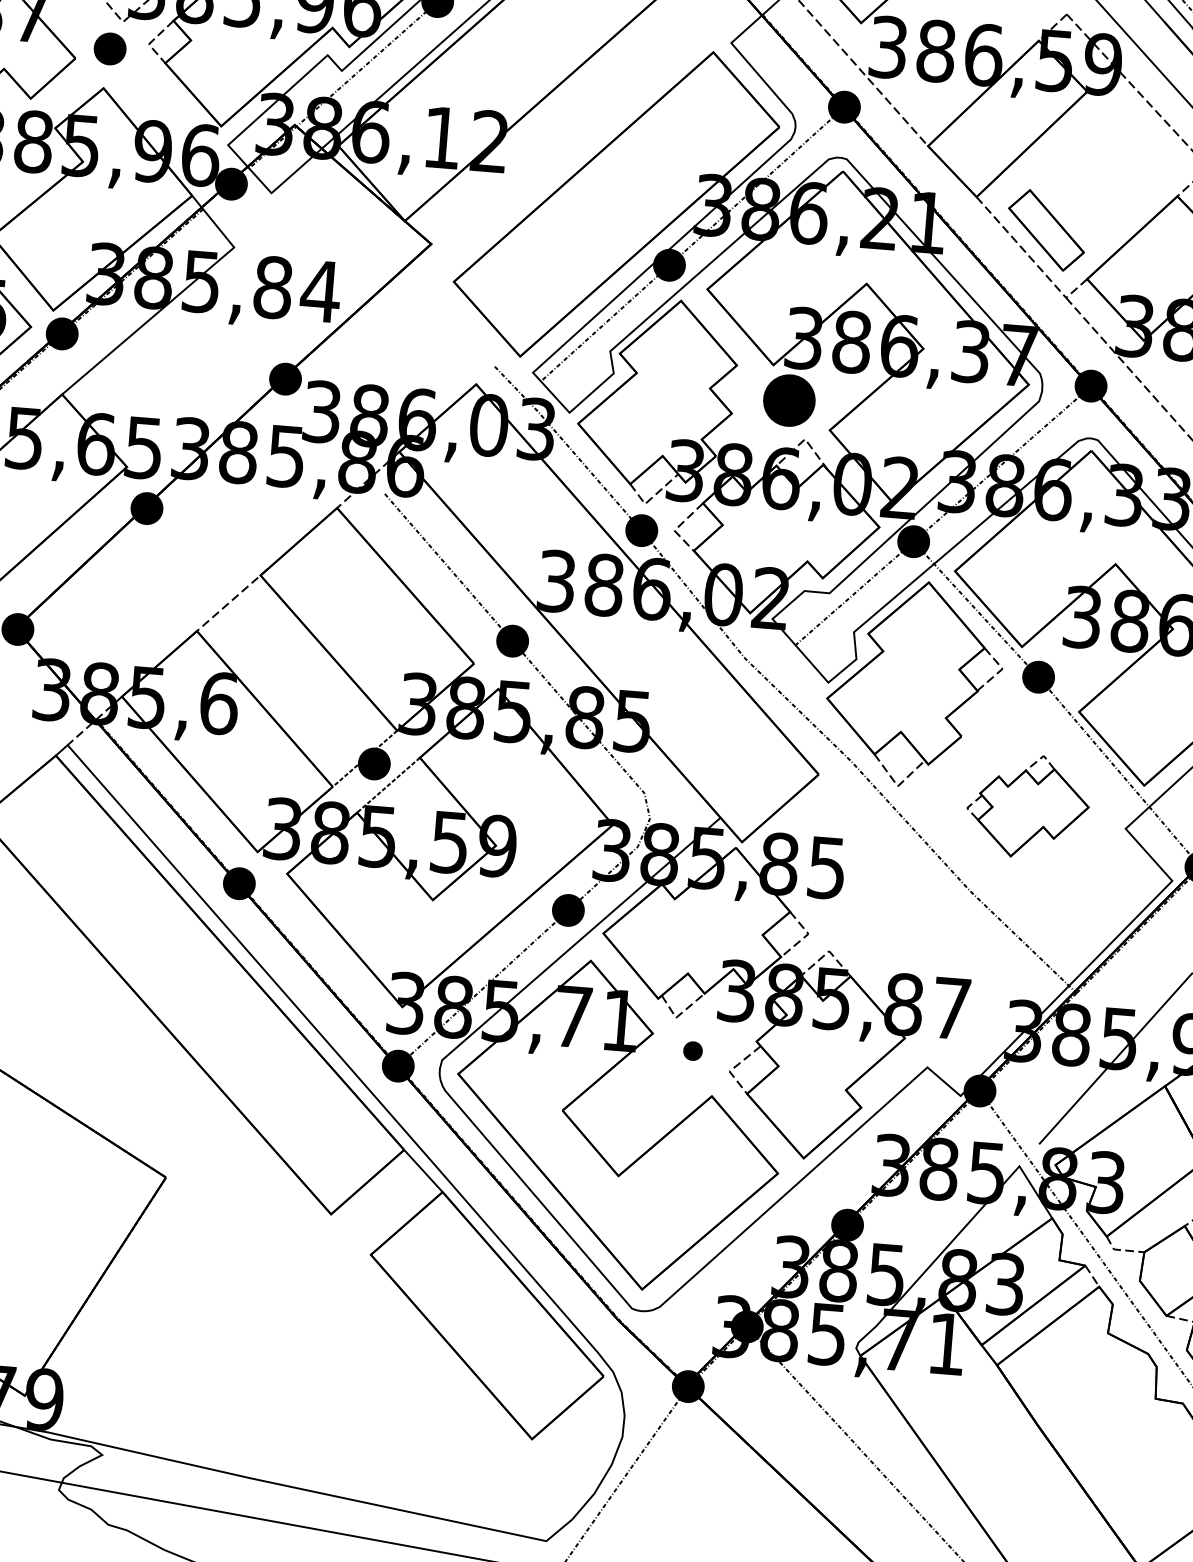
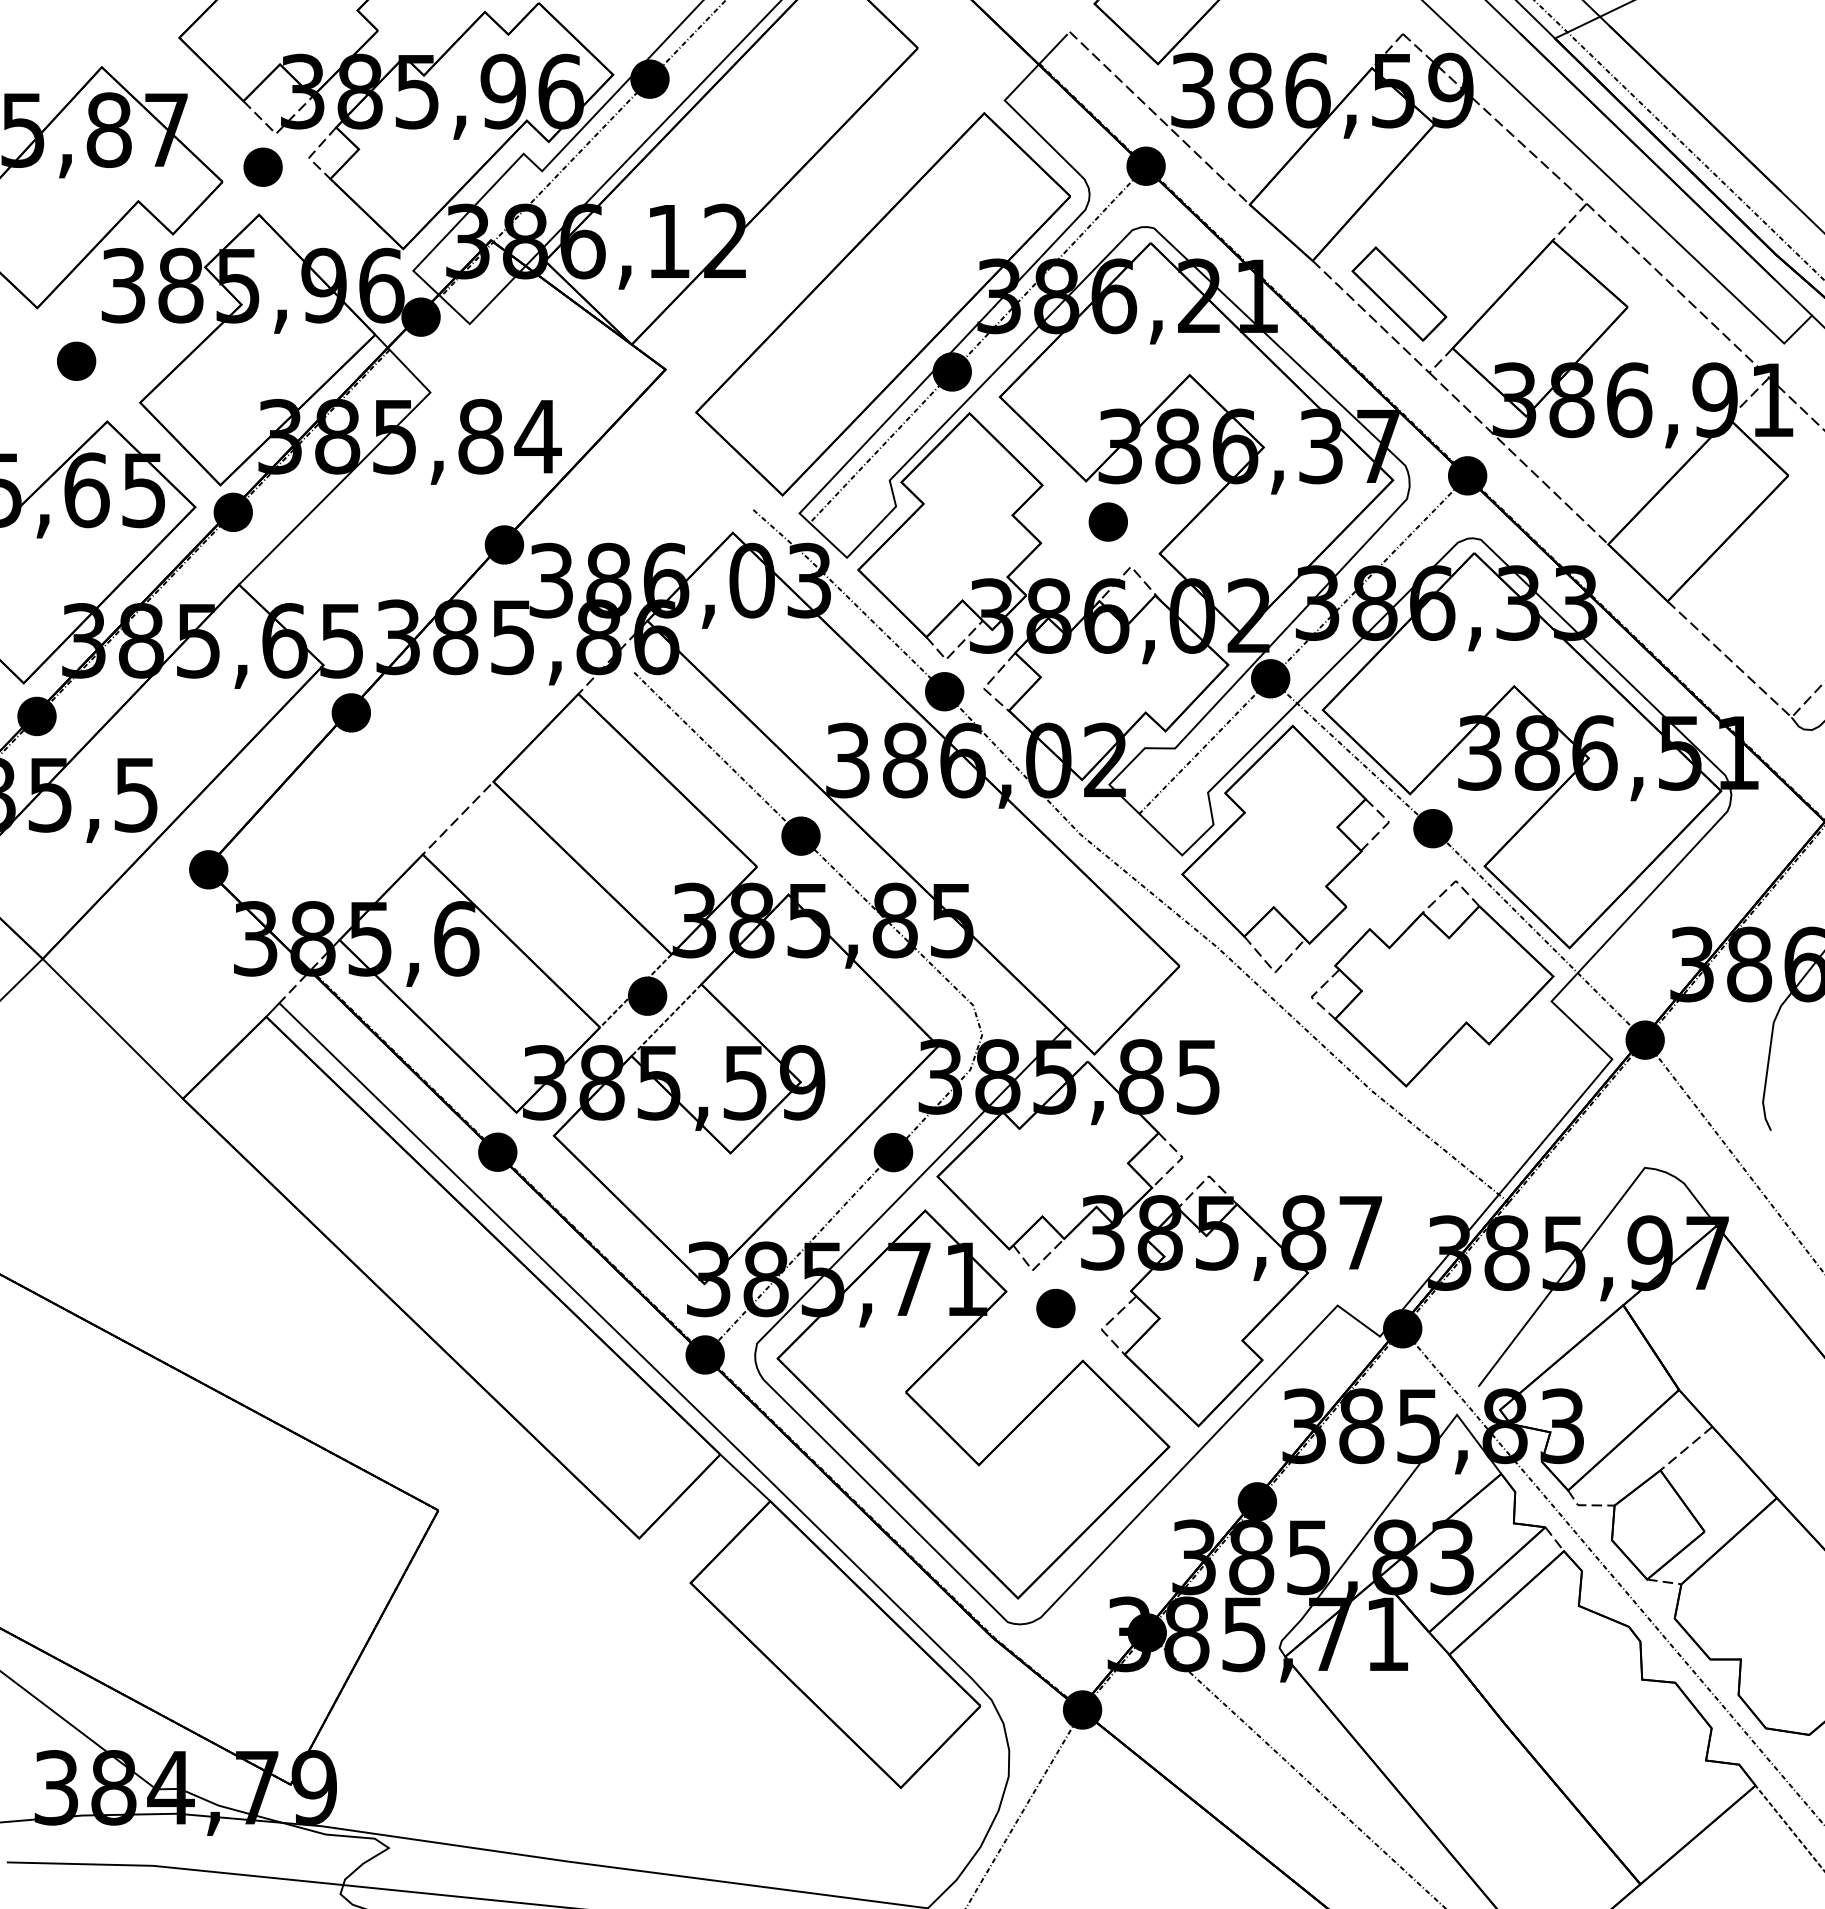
part: (788, 400) -> (1107, 521), size x0.62
part: (1027, 805) -> (1432, 983), size x1.67
part: (692, 1050) -> (1055, 1308), size x1.67

